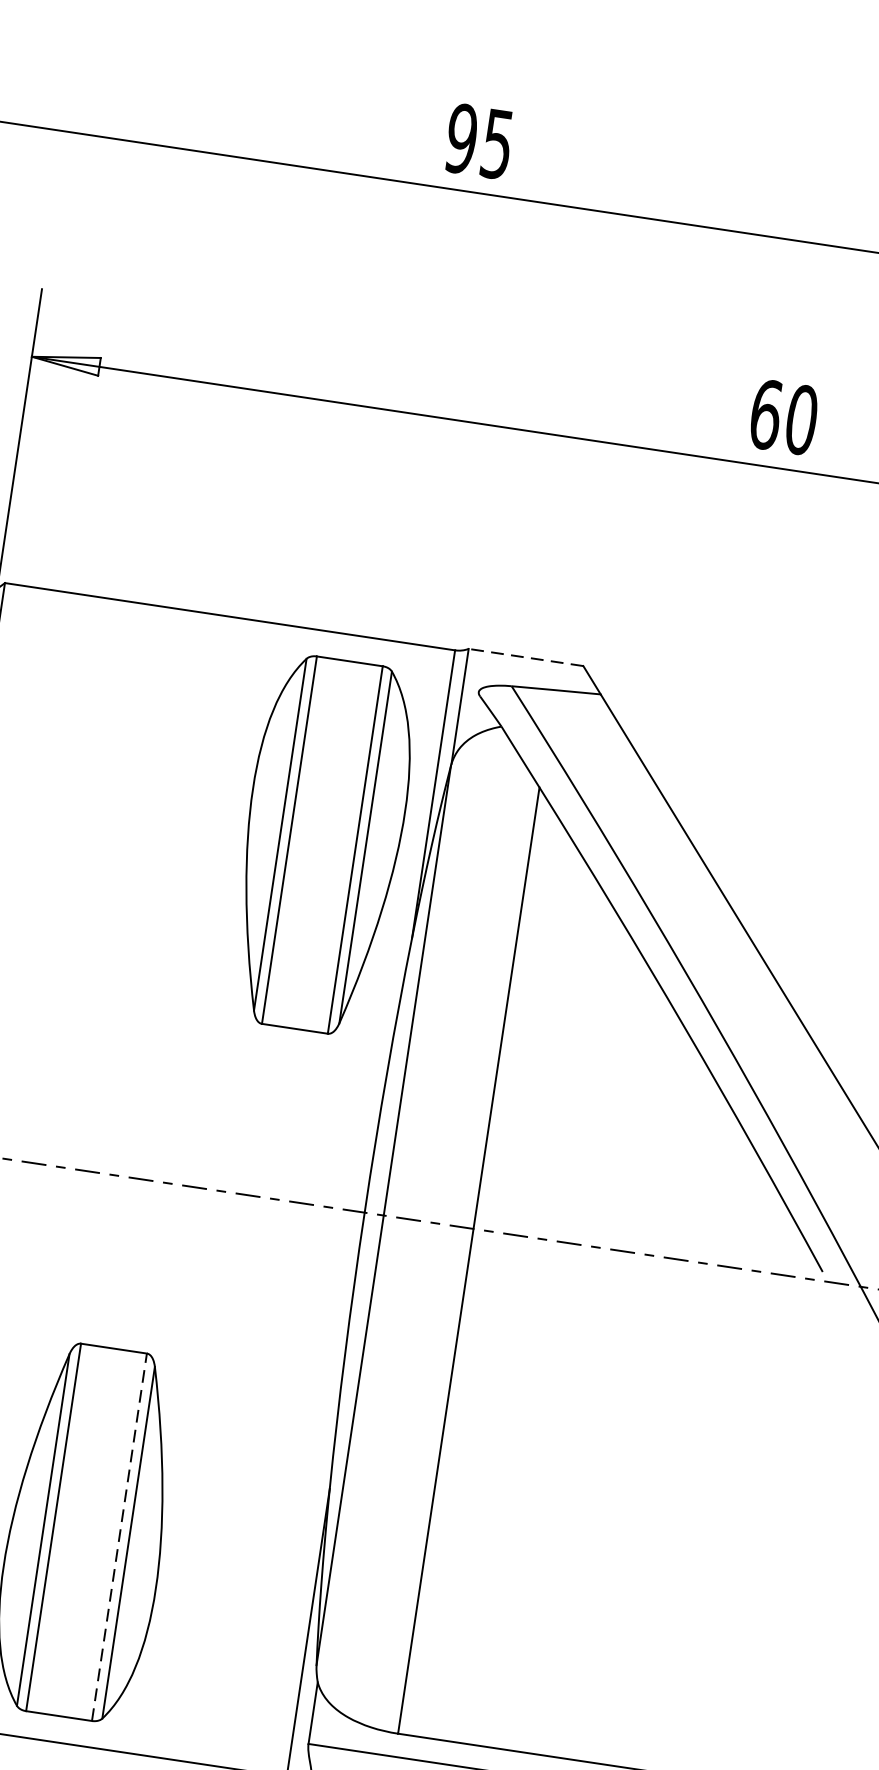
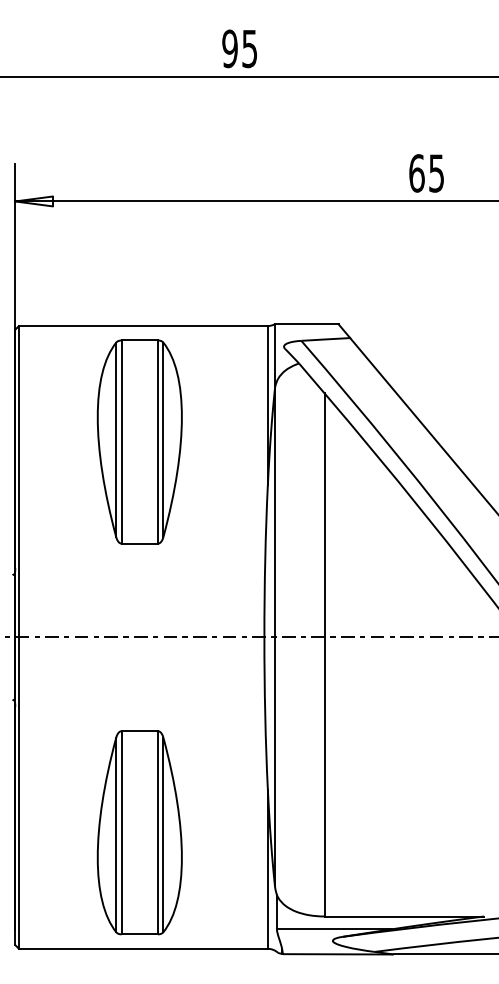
text: (801, 420) -> (436, 173), 60 -> 65
line: (525, 658) -> (306, 324), dashed -> solid
part: (321, 843) -> (139, 441), moved
line: (120, 1536) -> (158, 832), dashed -> solid

